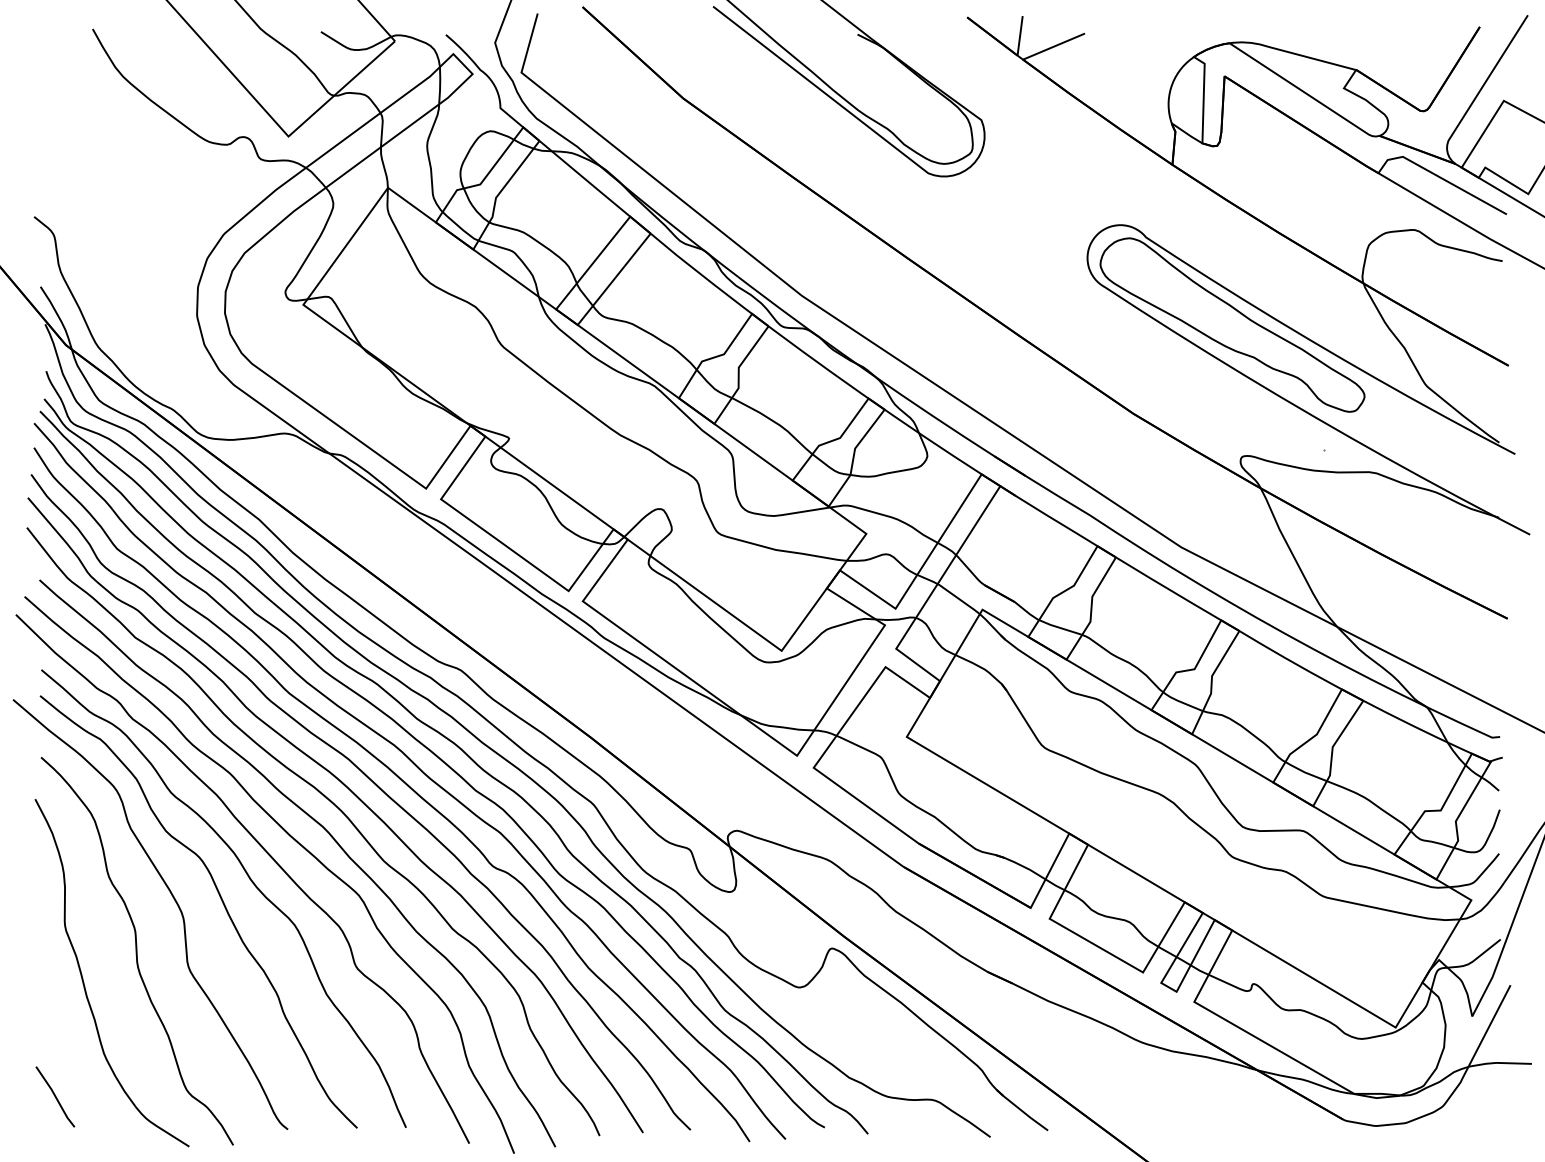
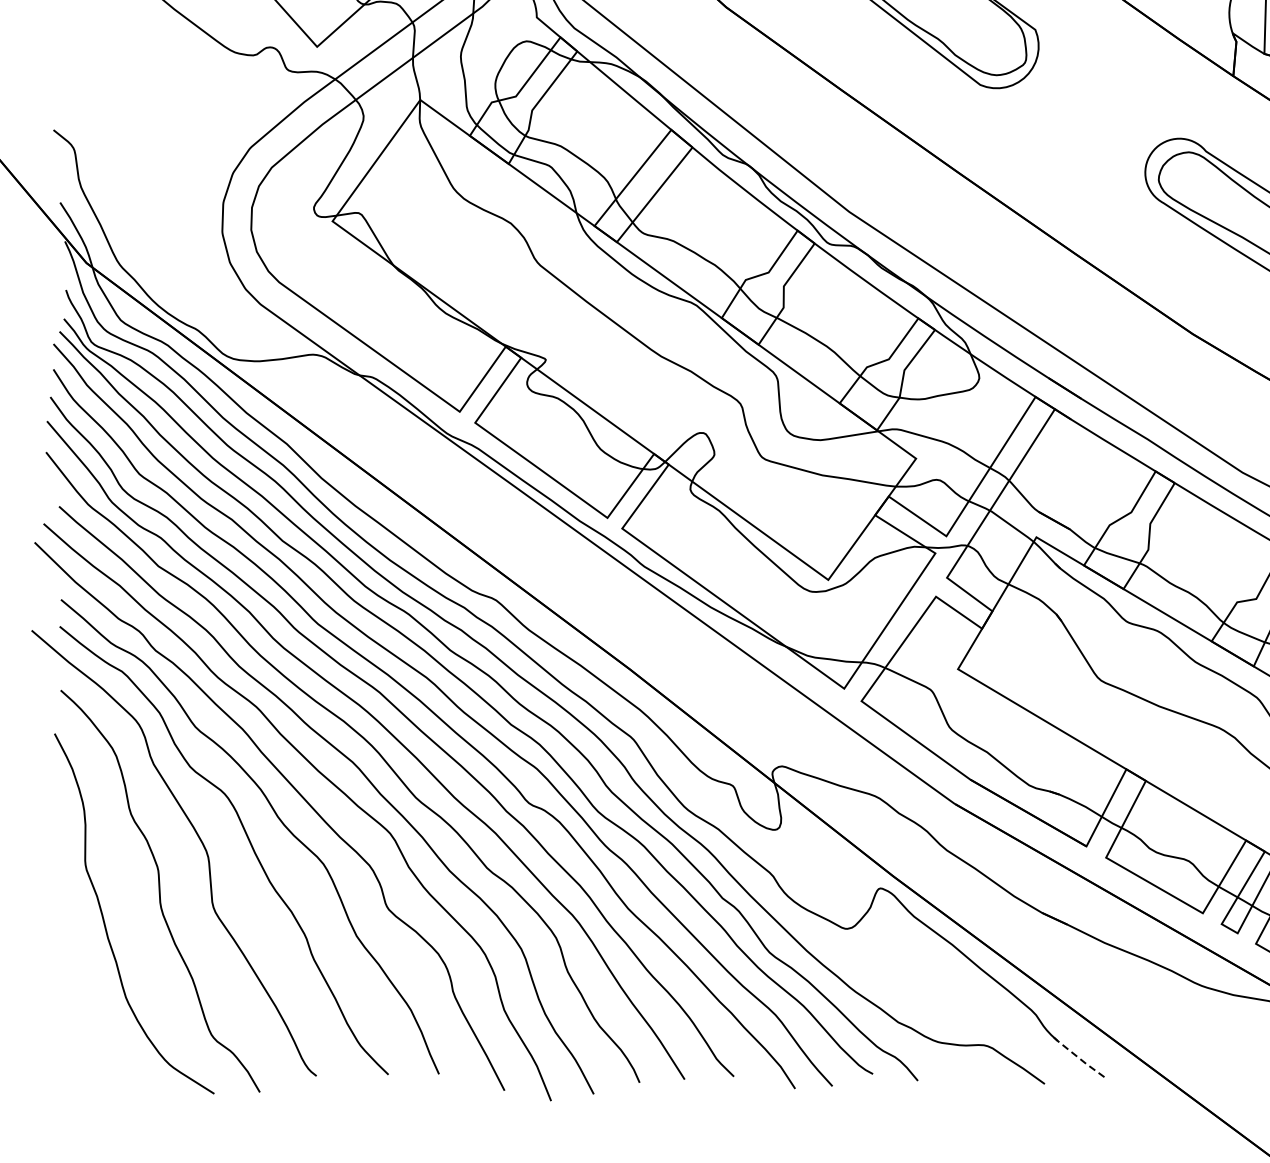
line: (55, 1096) -> (75, 1041), removed
line: (1021, 1110) -> (1076, 1056), solid -> dashed

